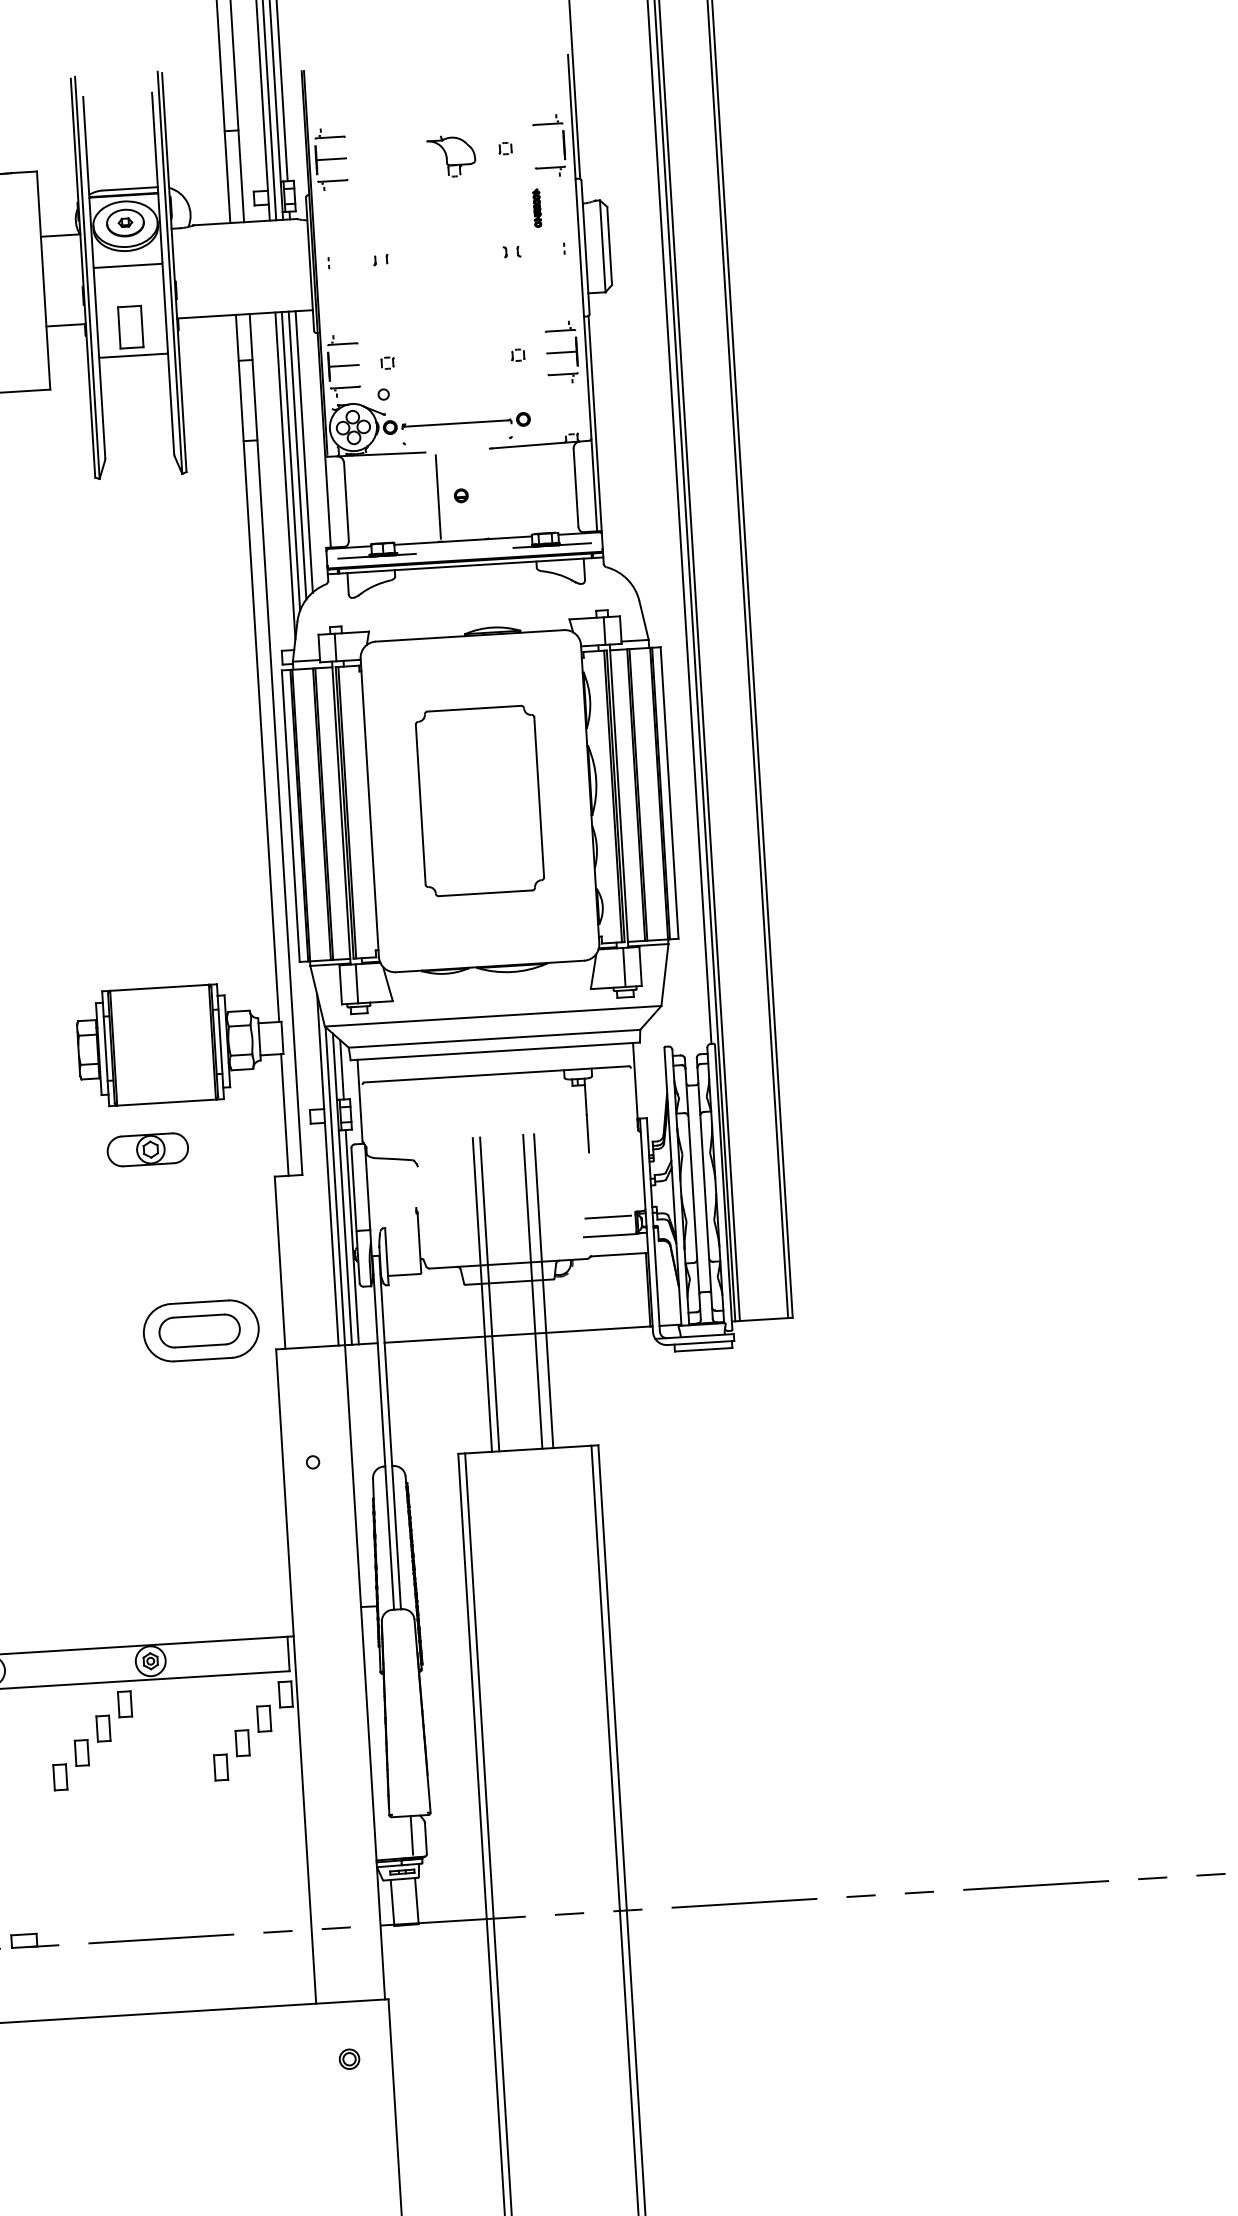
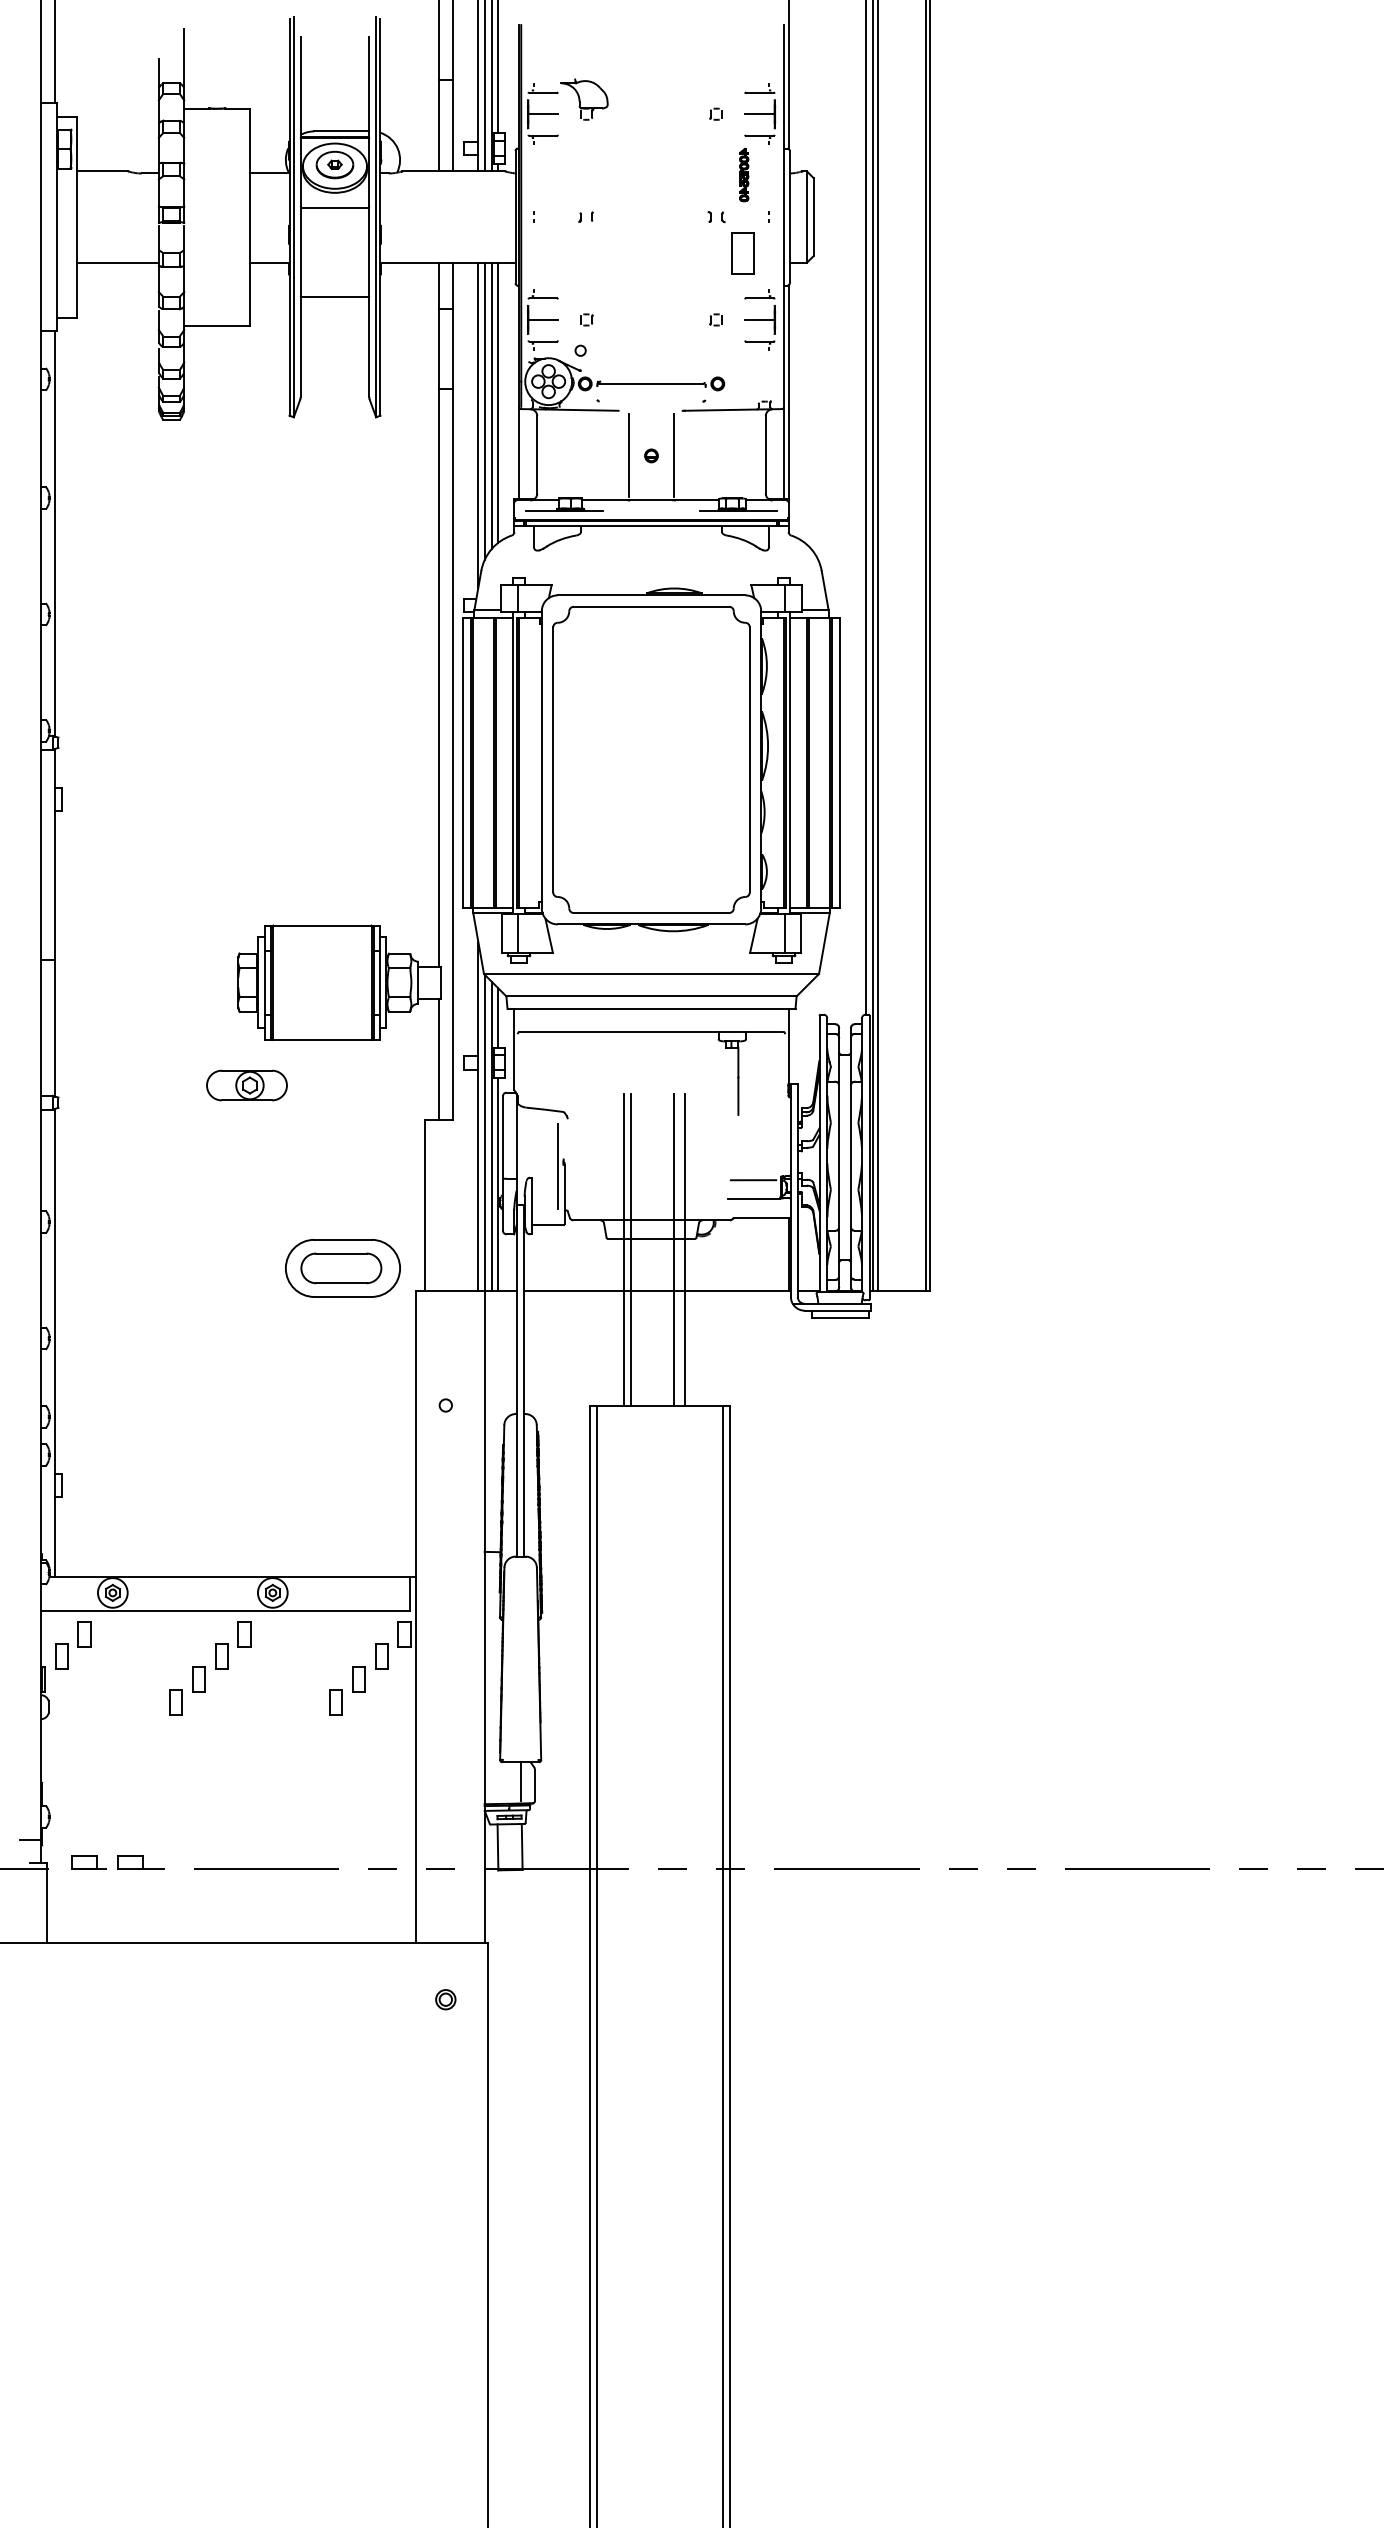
line: (548, 146) -> (759, 114), added
part: (451, 156) -> (584, 99), moved
part: (537, 208) -> (744, 175), size x1.43
part: (130, 327) -> (742, 253), moved
line: (484, 493) -> (674, 455), added
part: (479, 800) -> (651, 759), size x1.67
part: (147, 1149) -> (246, 1085), moved
line: (410, 1215) -> (557, 1166), added

